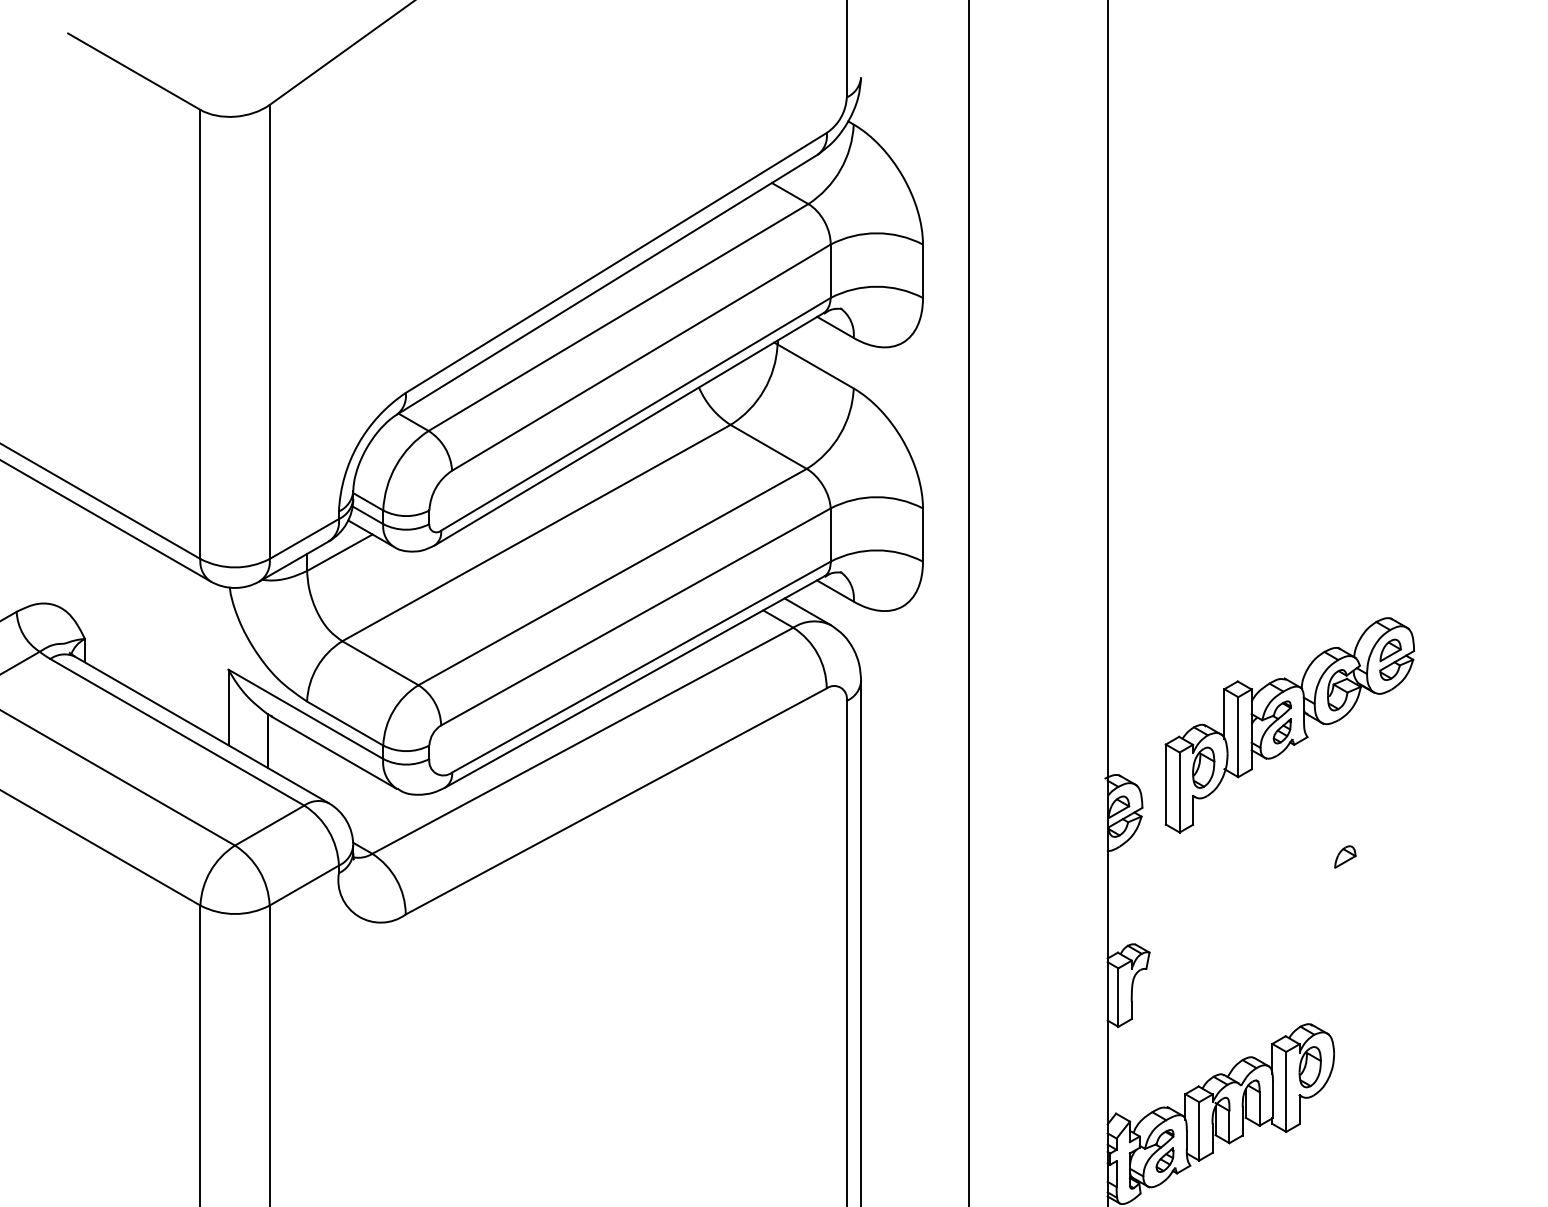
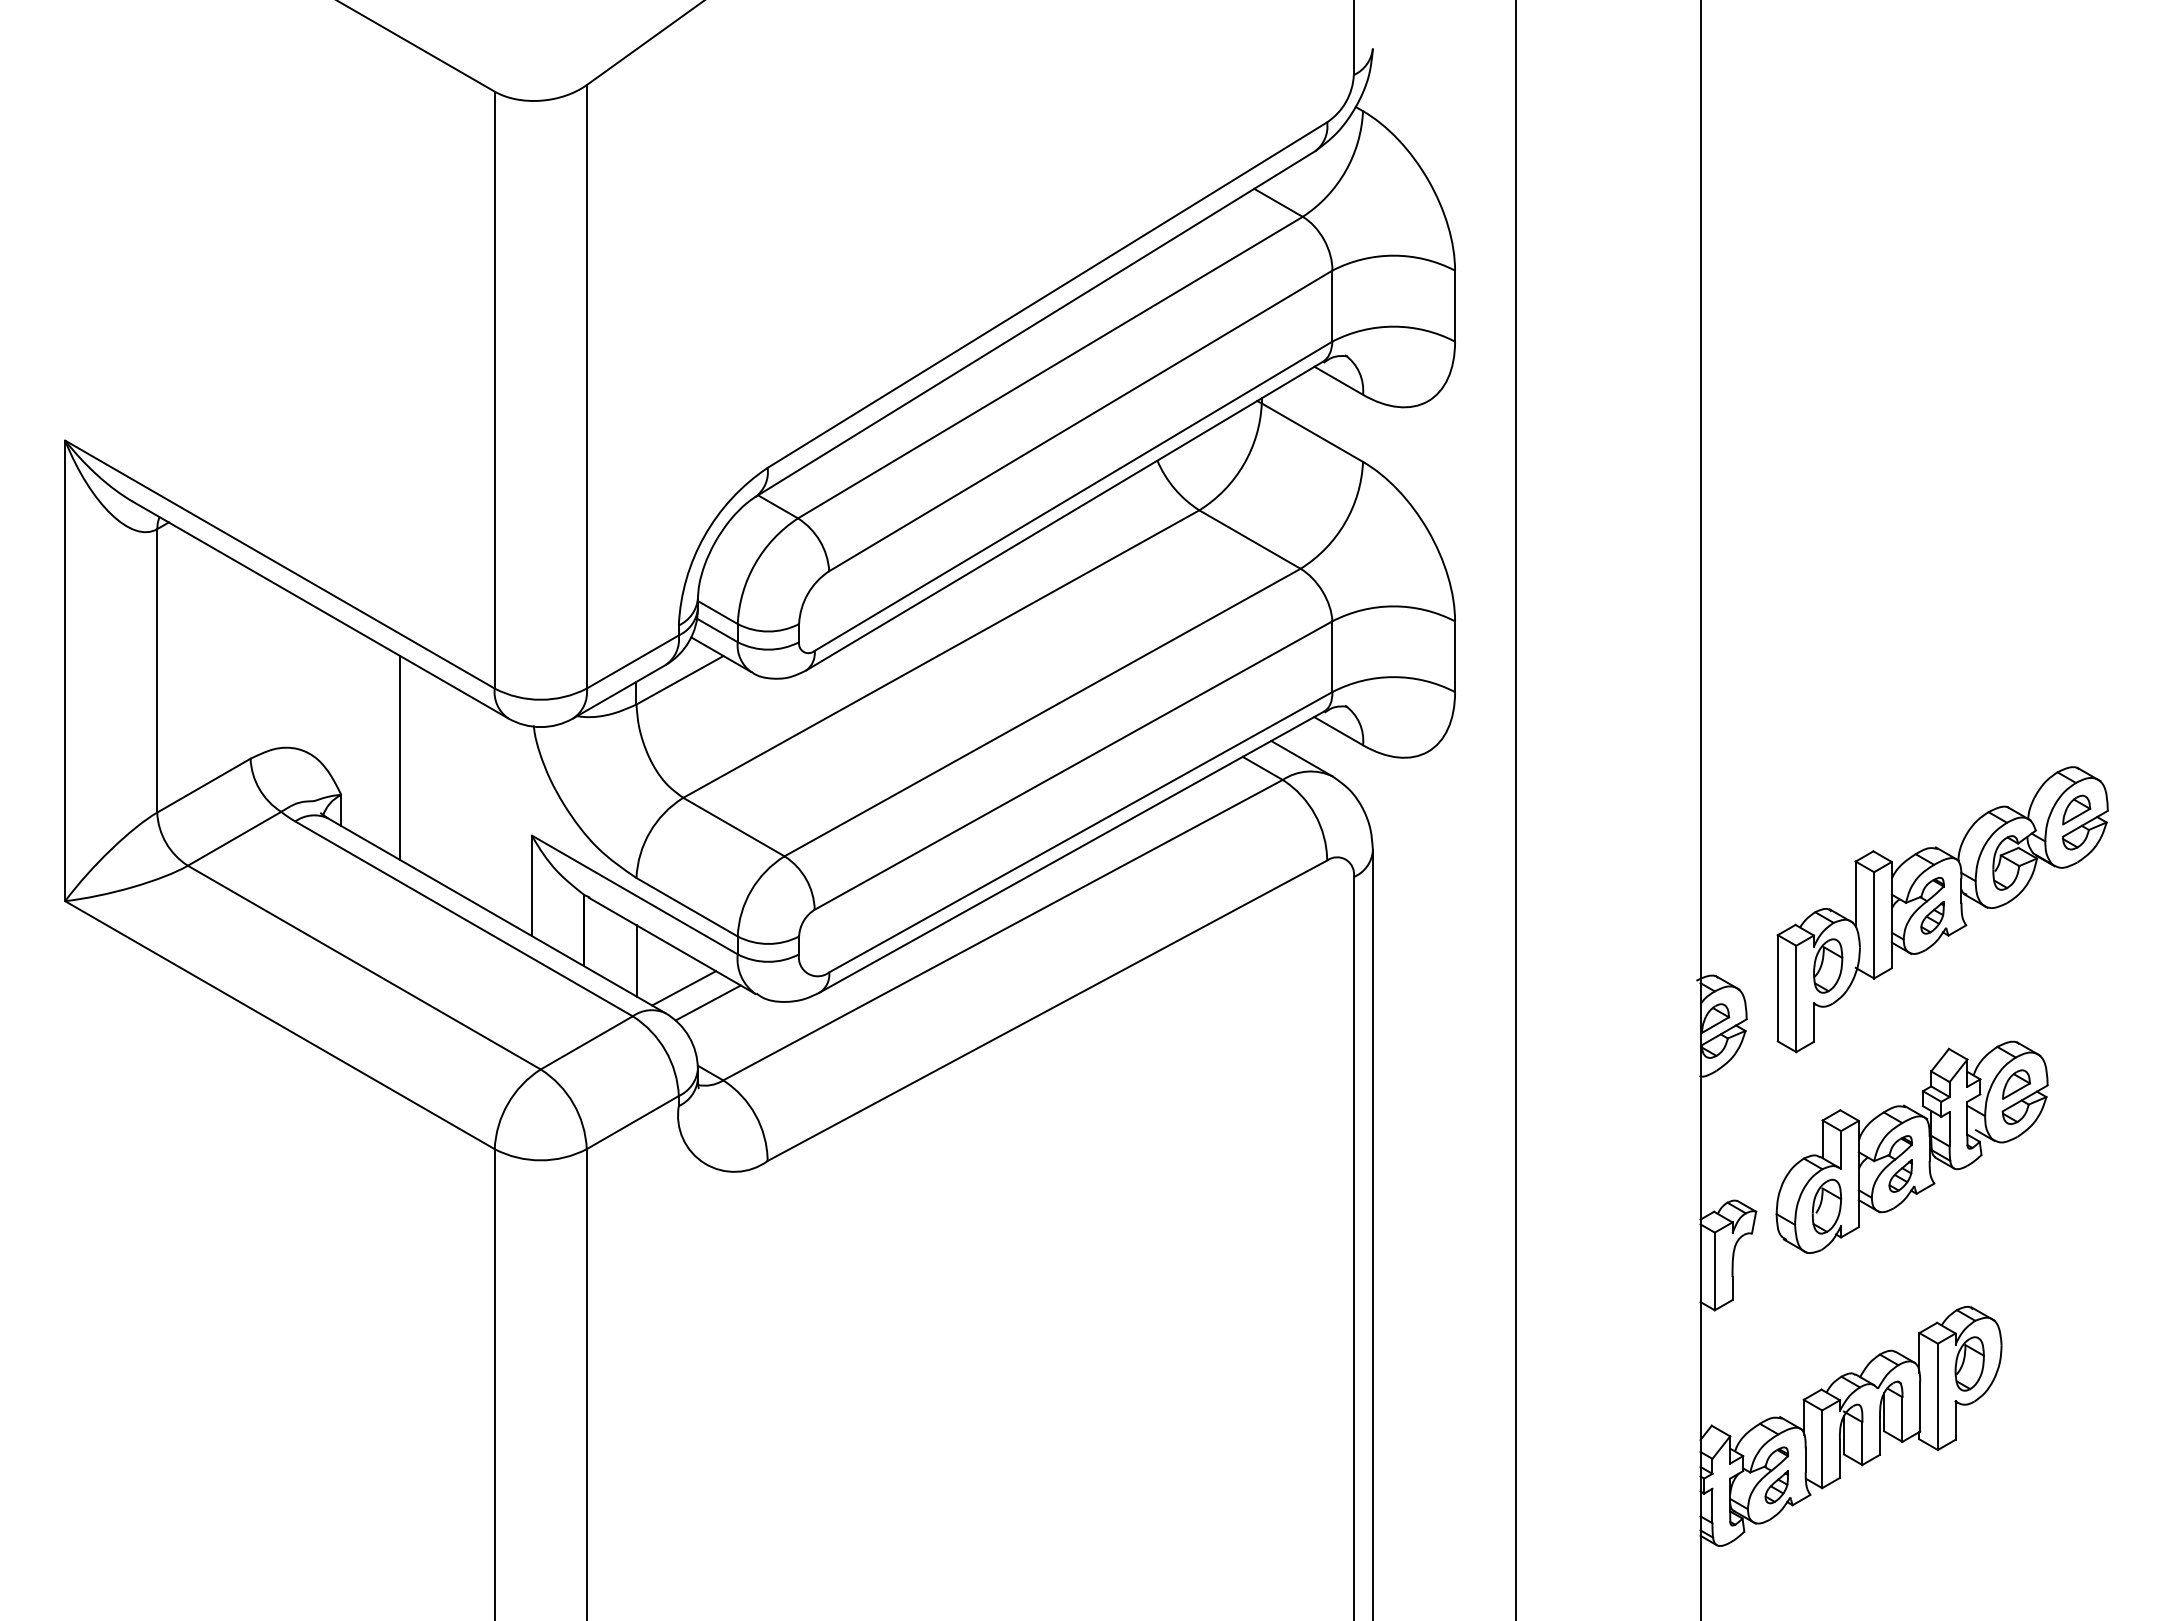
line: (129, 611) -> (400, 758), added
line: (307, 763) -> (636, 960), added
line: (343, 784) -> (684, 988), added
line: (360, 795) -> (707, 1002), added
part: (1266, 903) -> (1911, 1146), added

